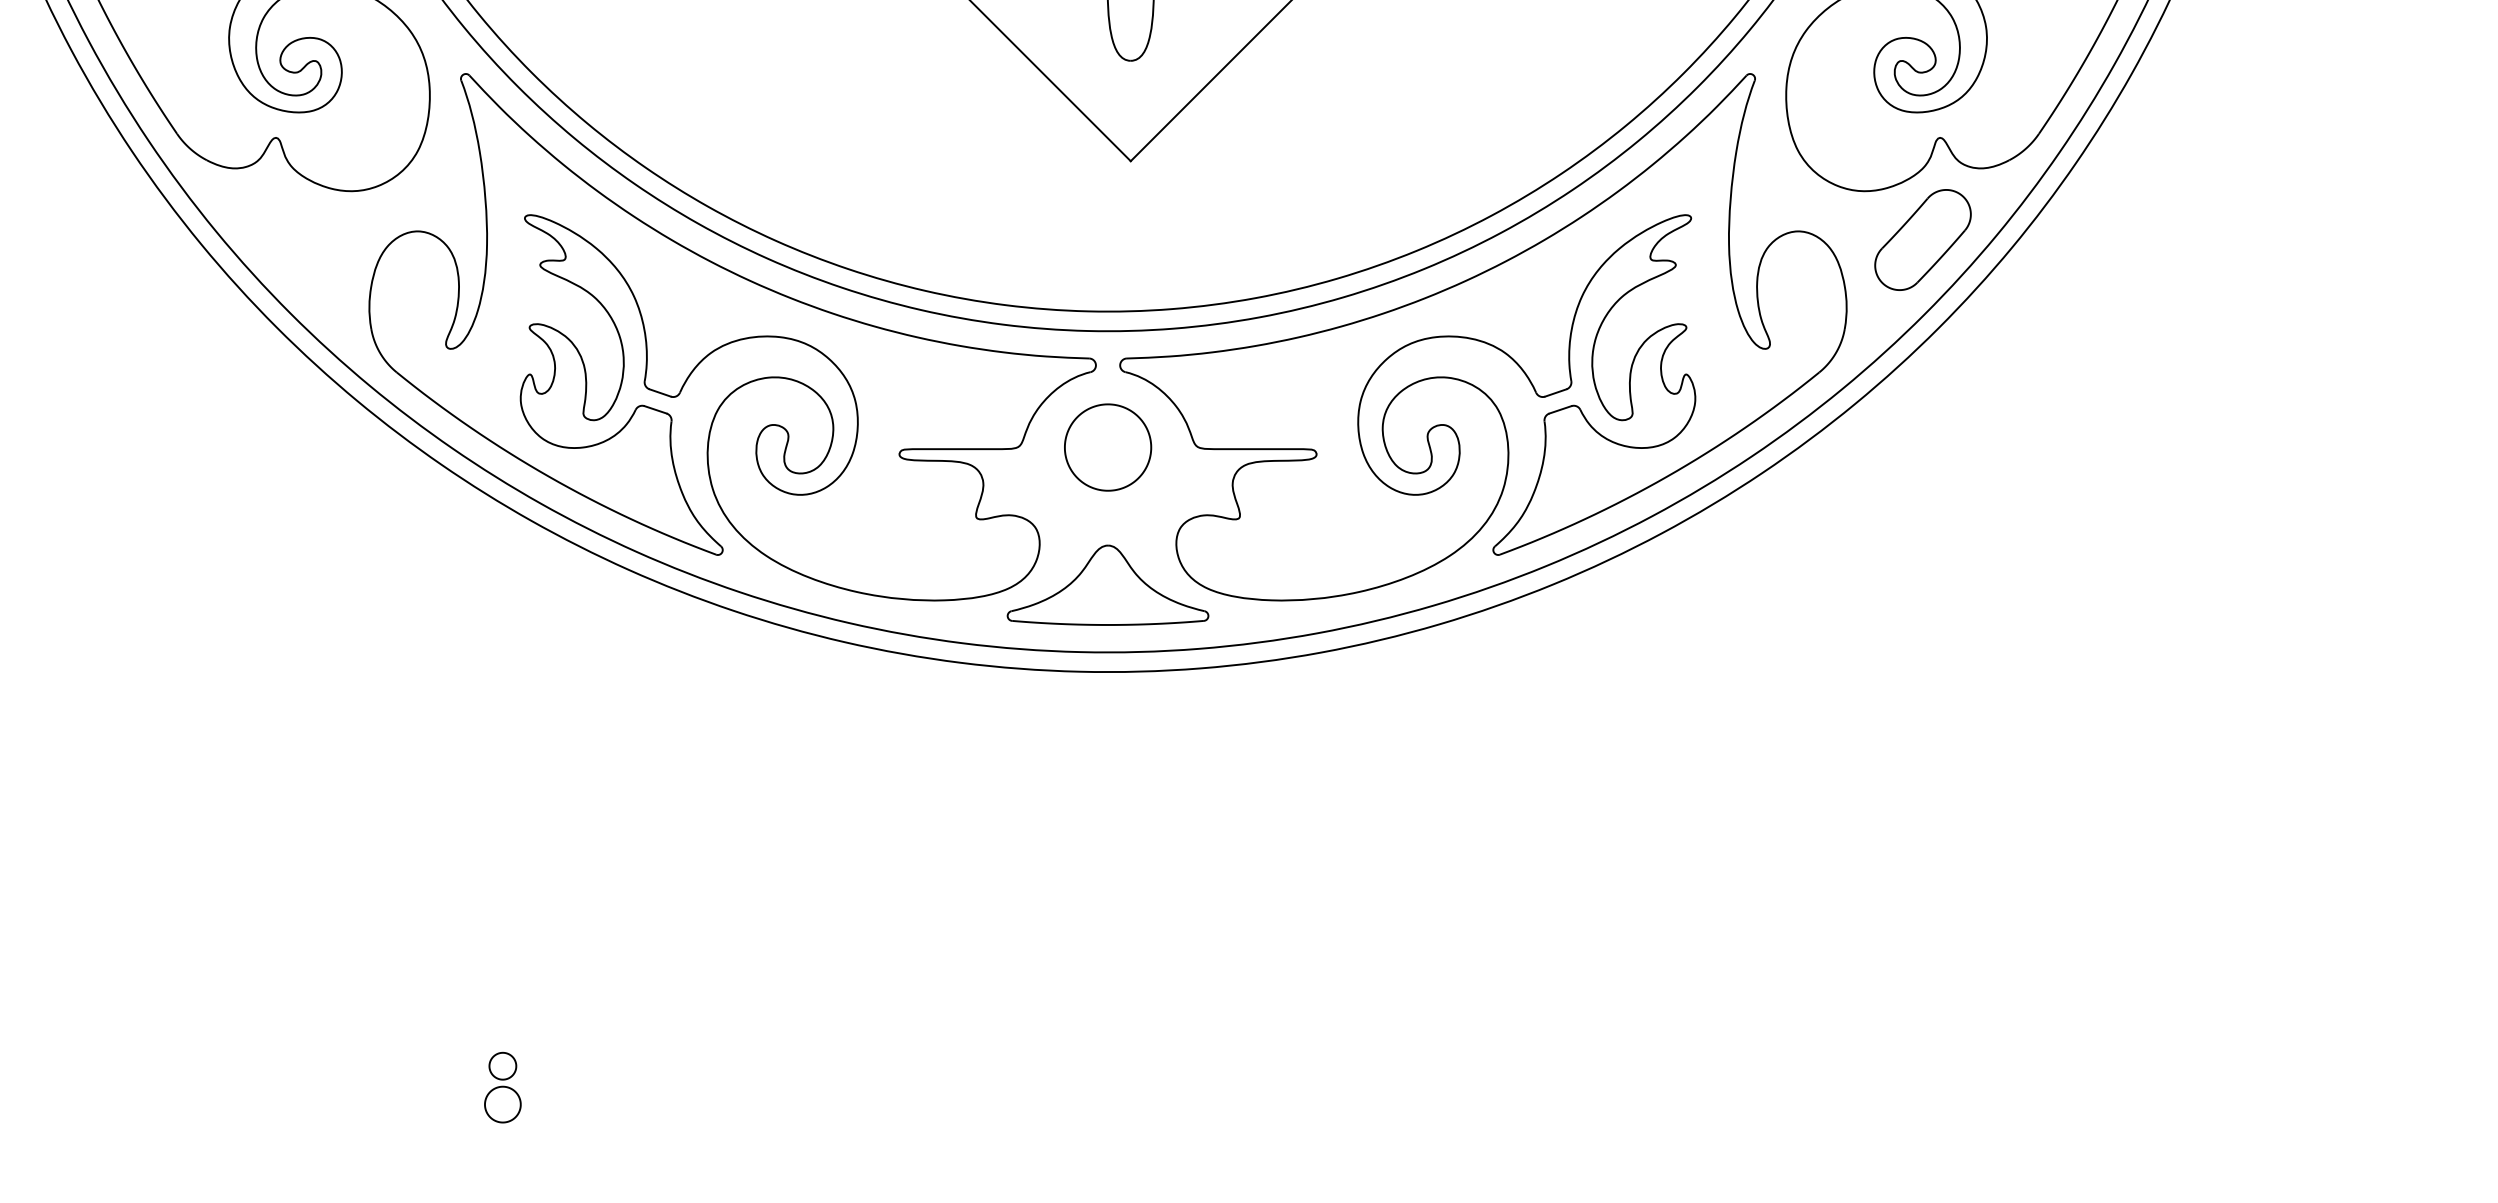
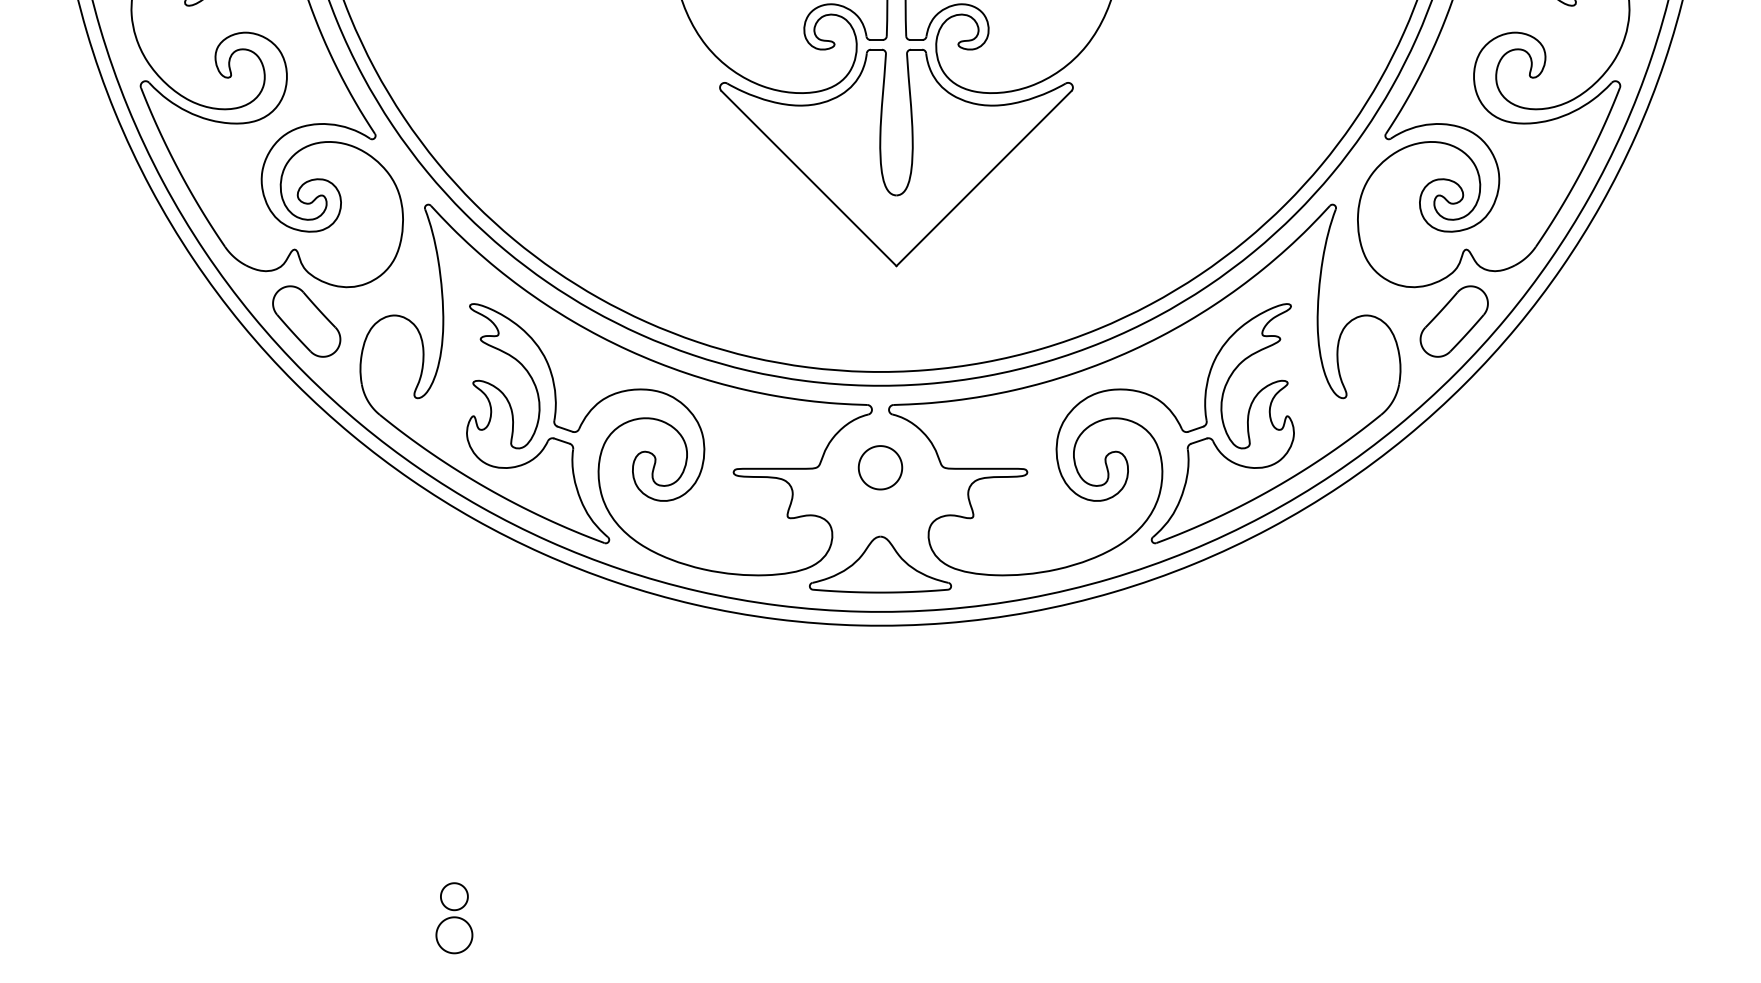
part: (292, 239) -> (306, 321), added
part: (1108, 447) -> (880, 467), size x0.71
part: (502, 1087) -> (454, 918), size x1.43

